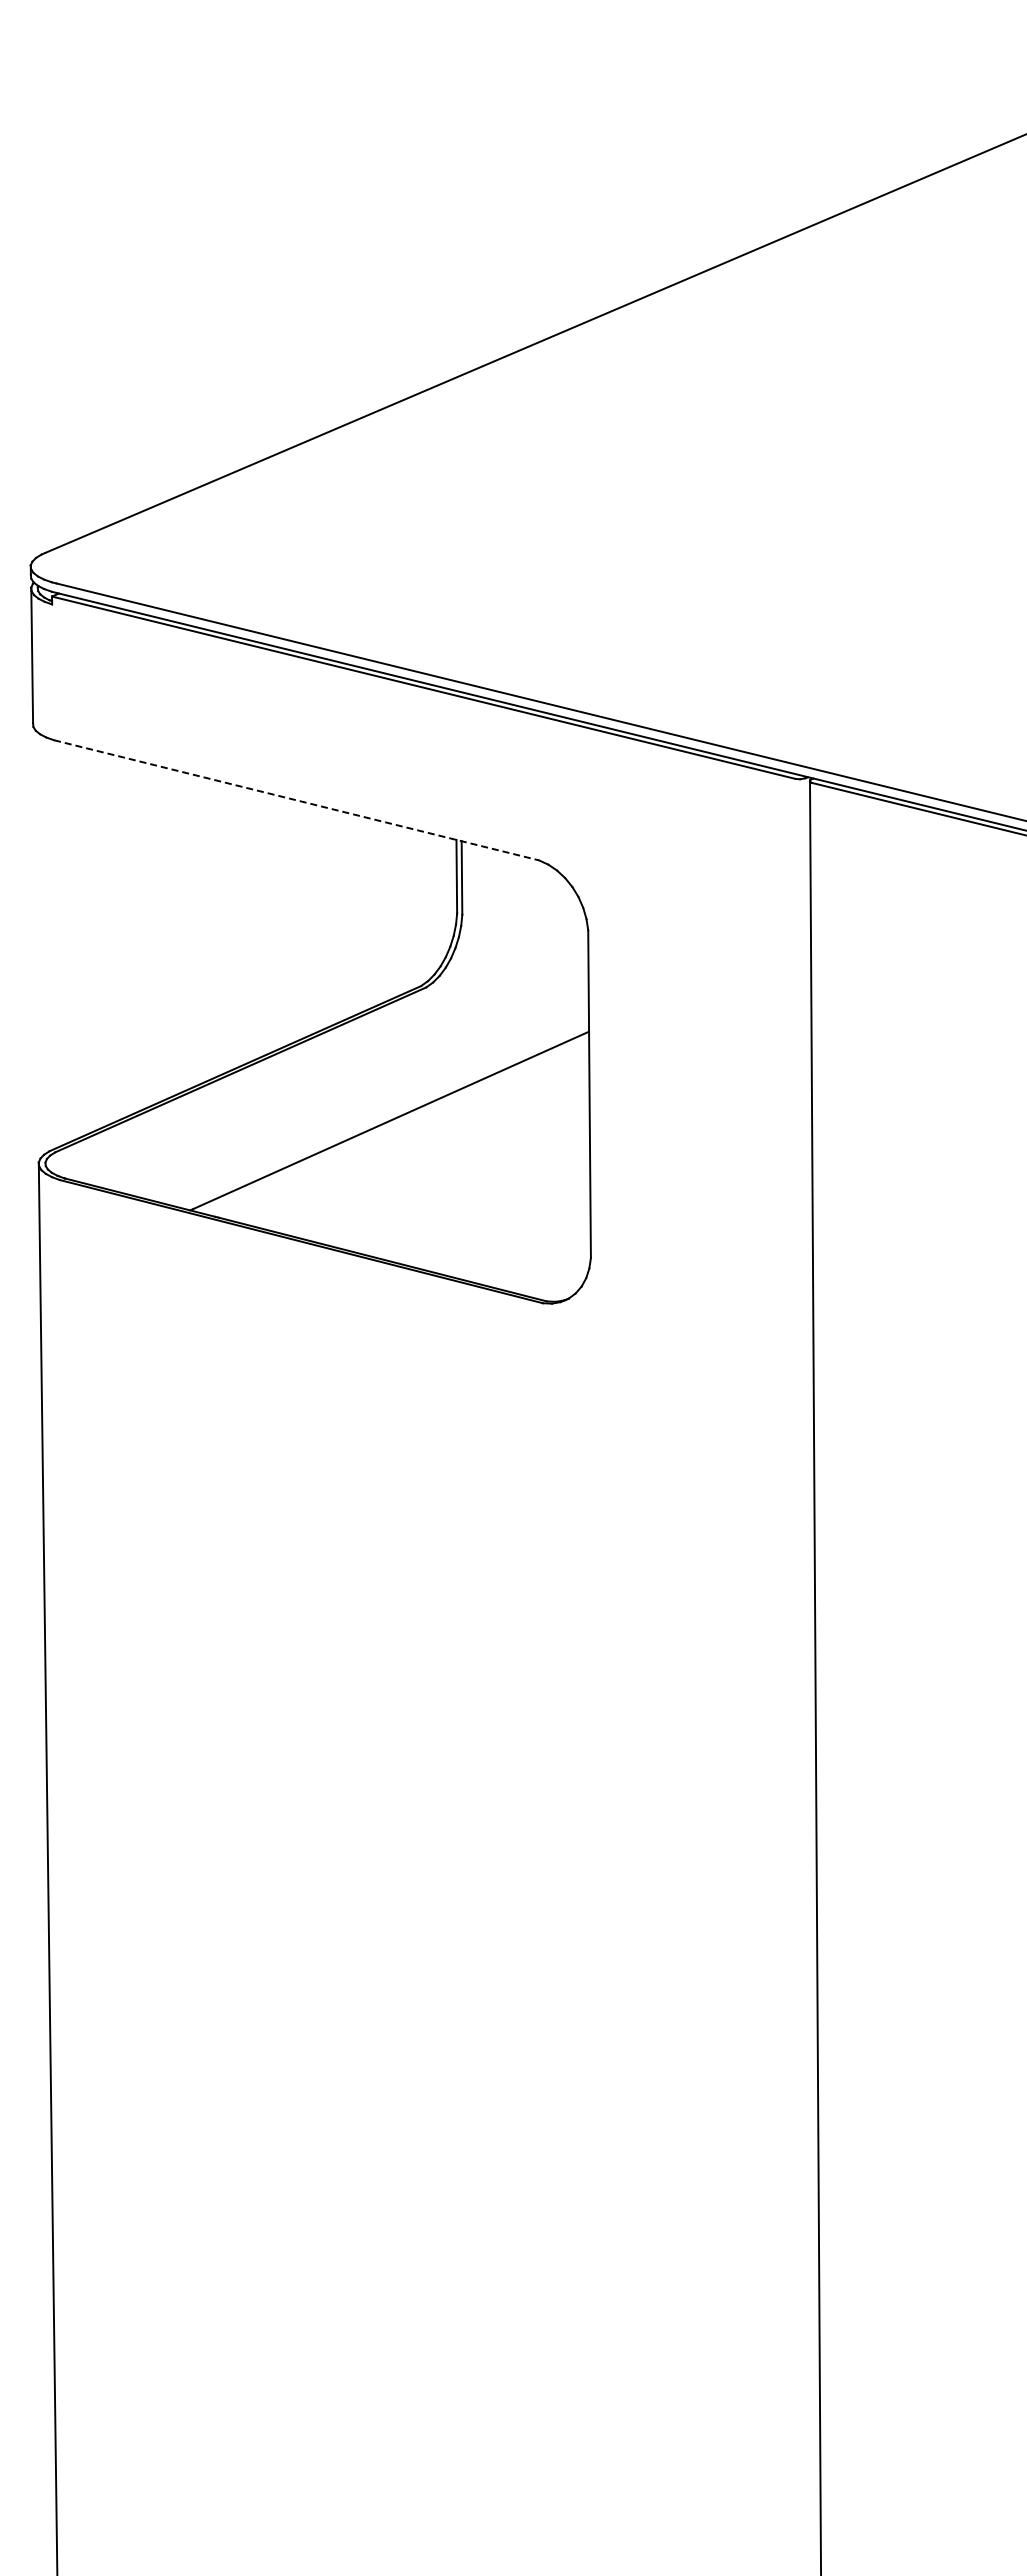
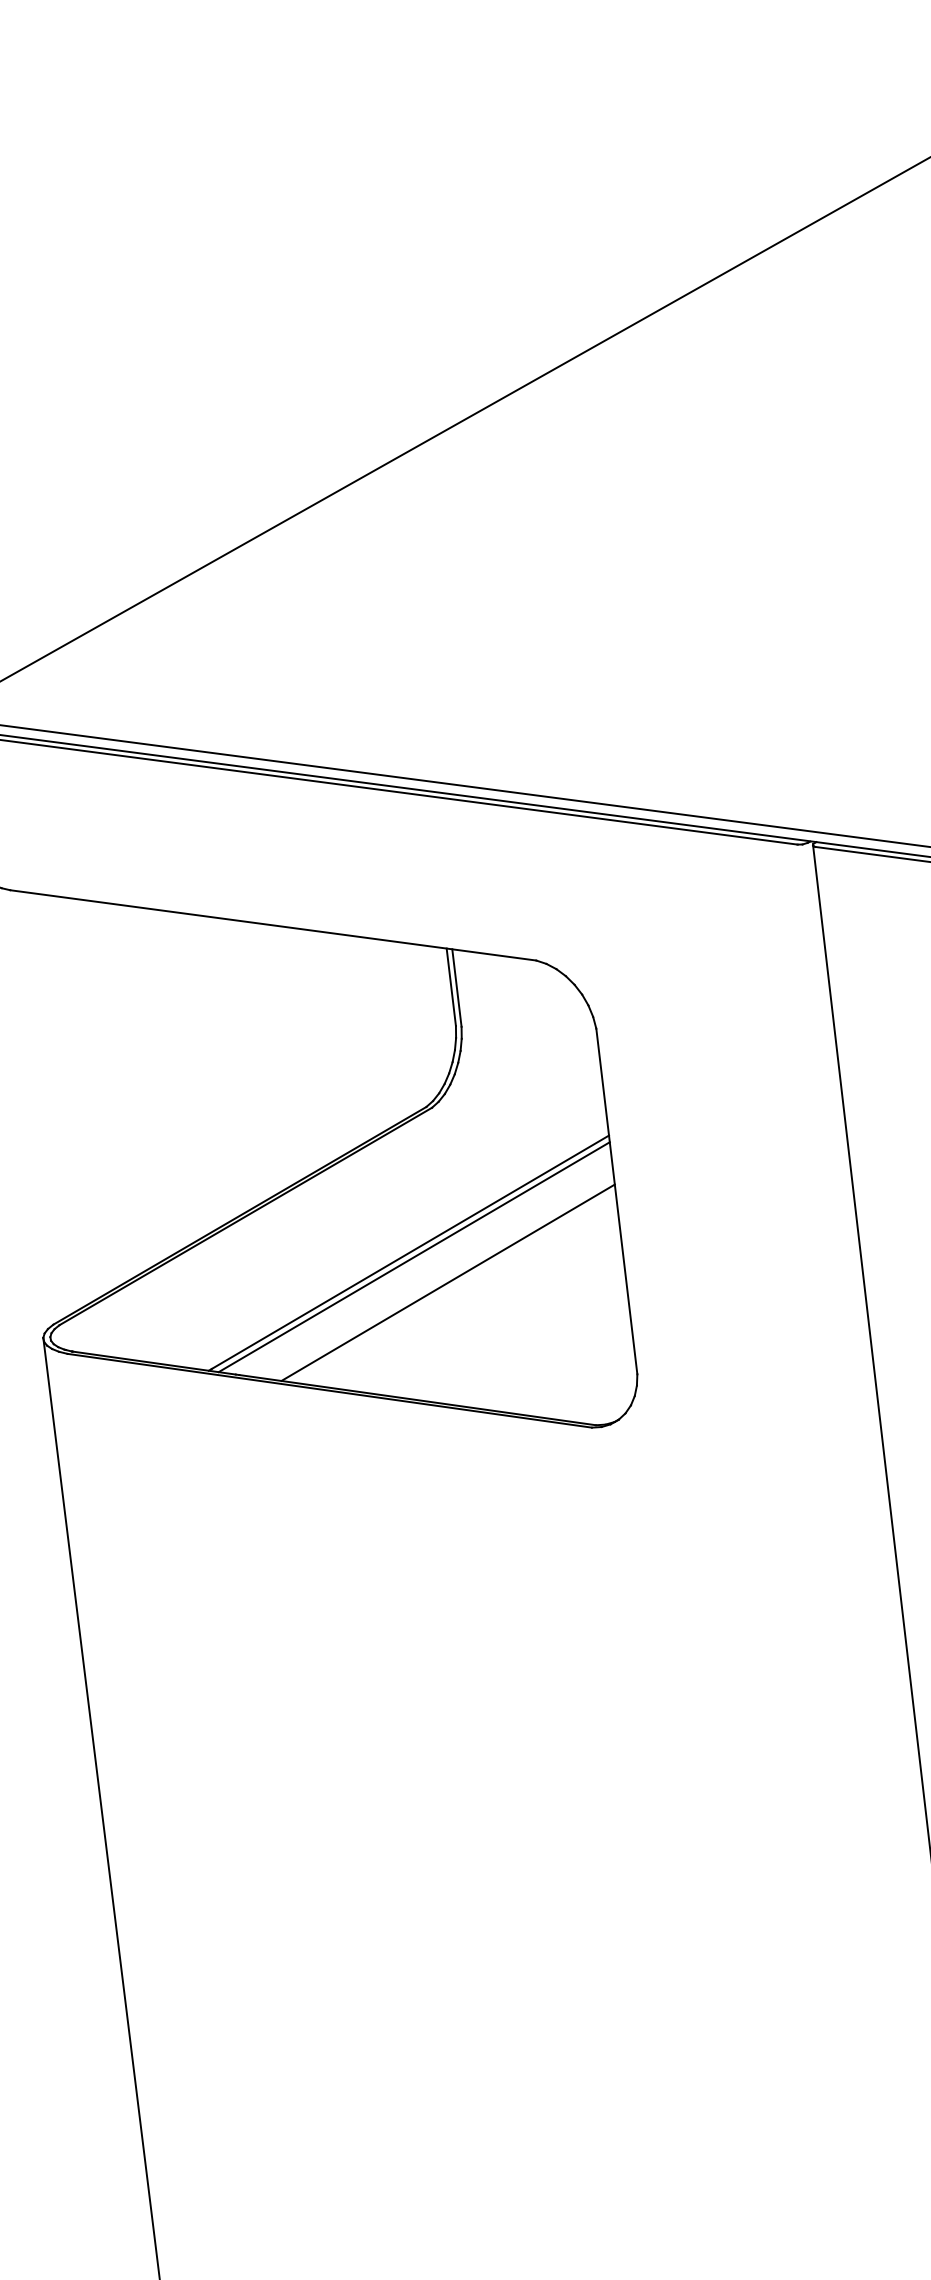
line: (296, 800) -> (273, 925), dashed -> solid
line: (394, 1125) -> (414, 1257), added
line: (423, 1152) -> (448, 1282), added

